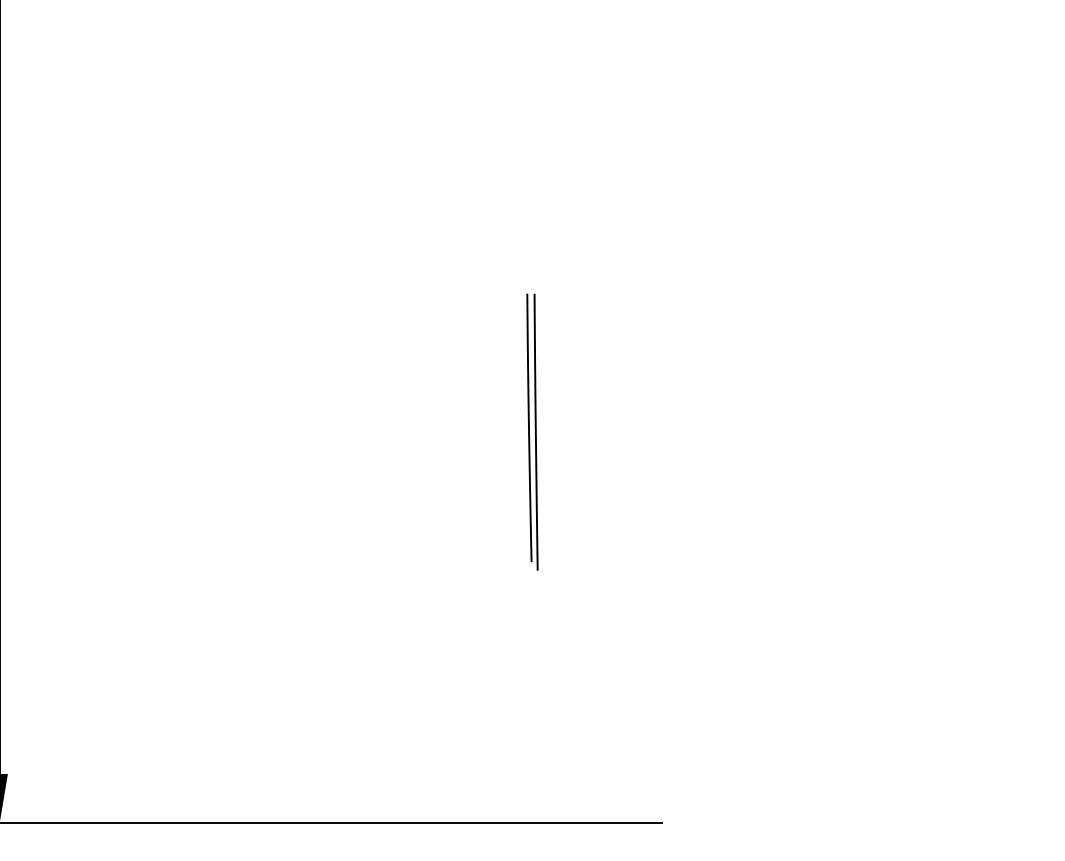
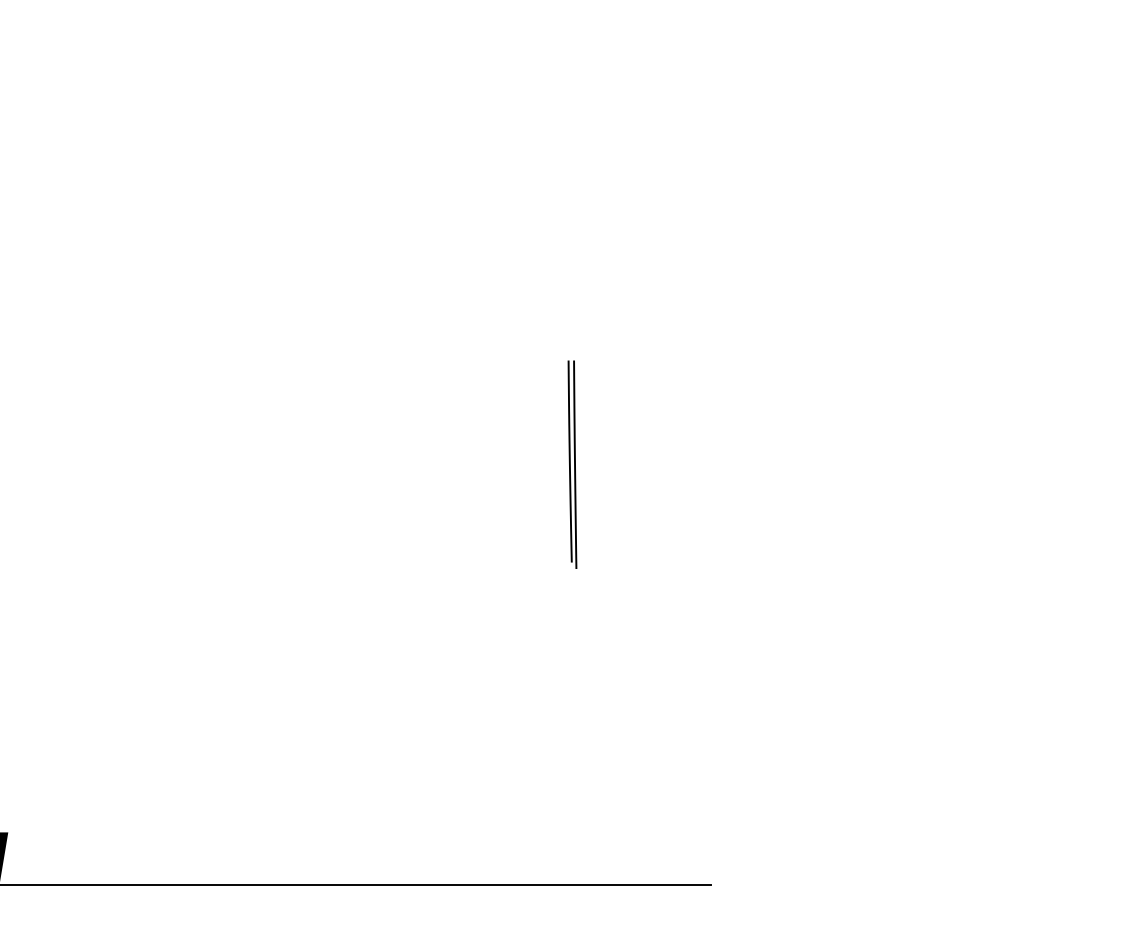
part: (532, 431) -> (572, 464), size x0.7

